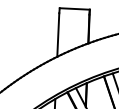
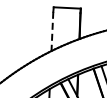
line: (58, 35) -> (52, 31), solid -> dashed

